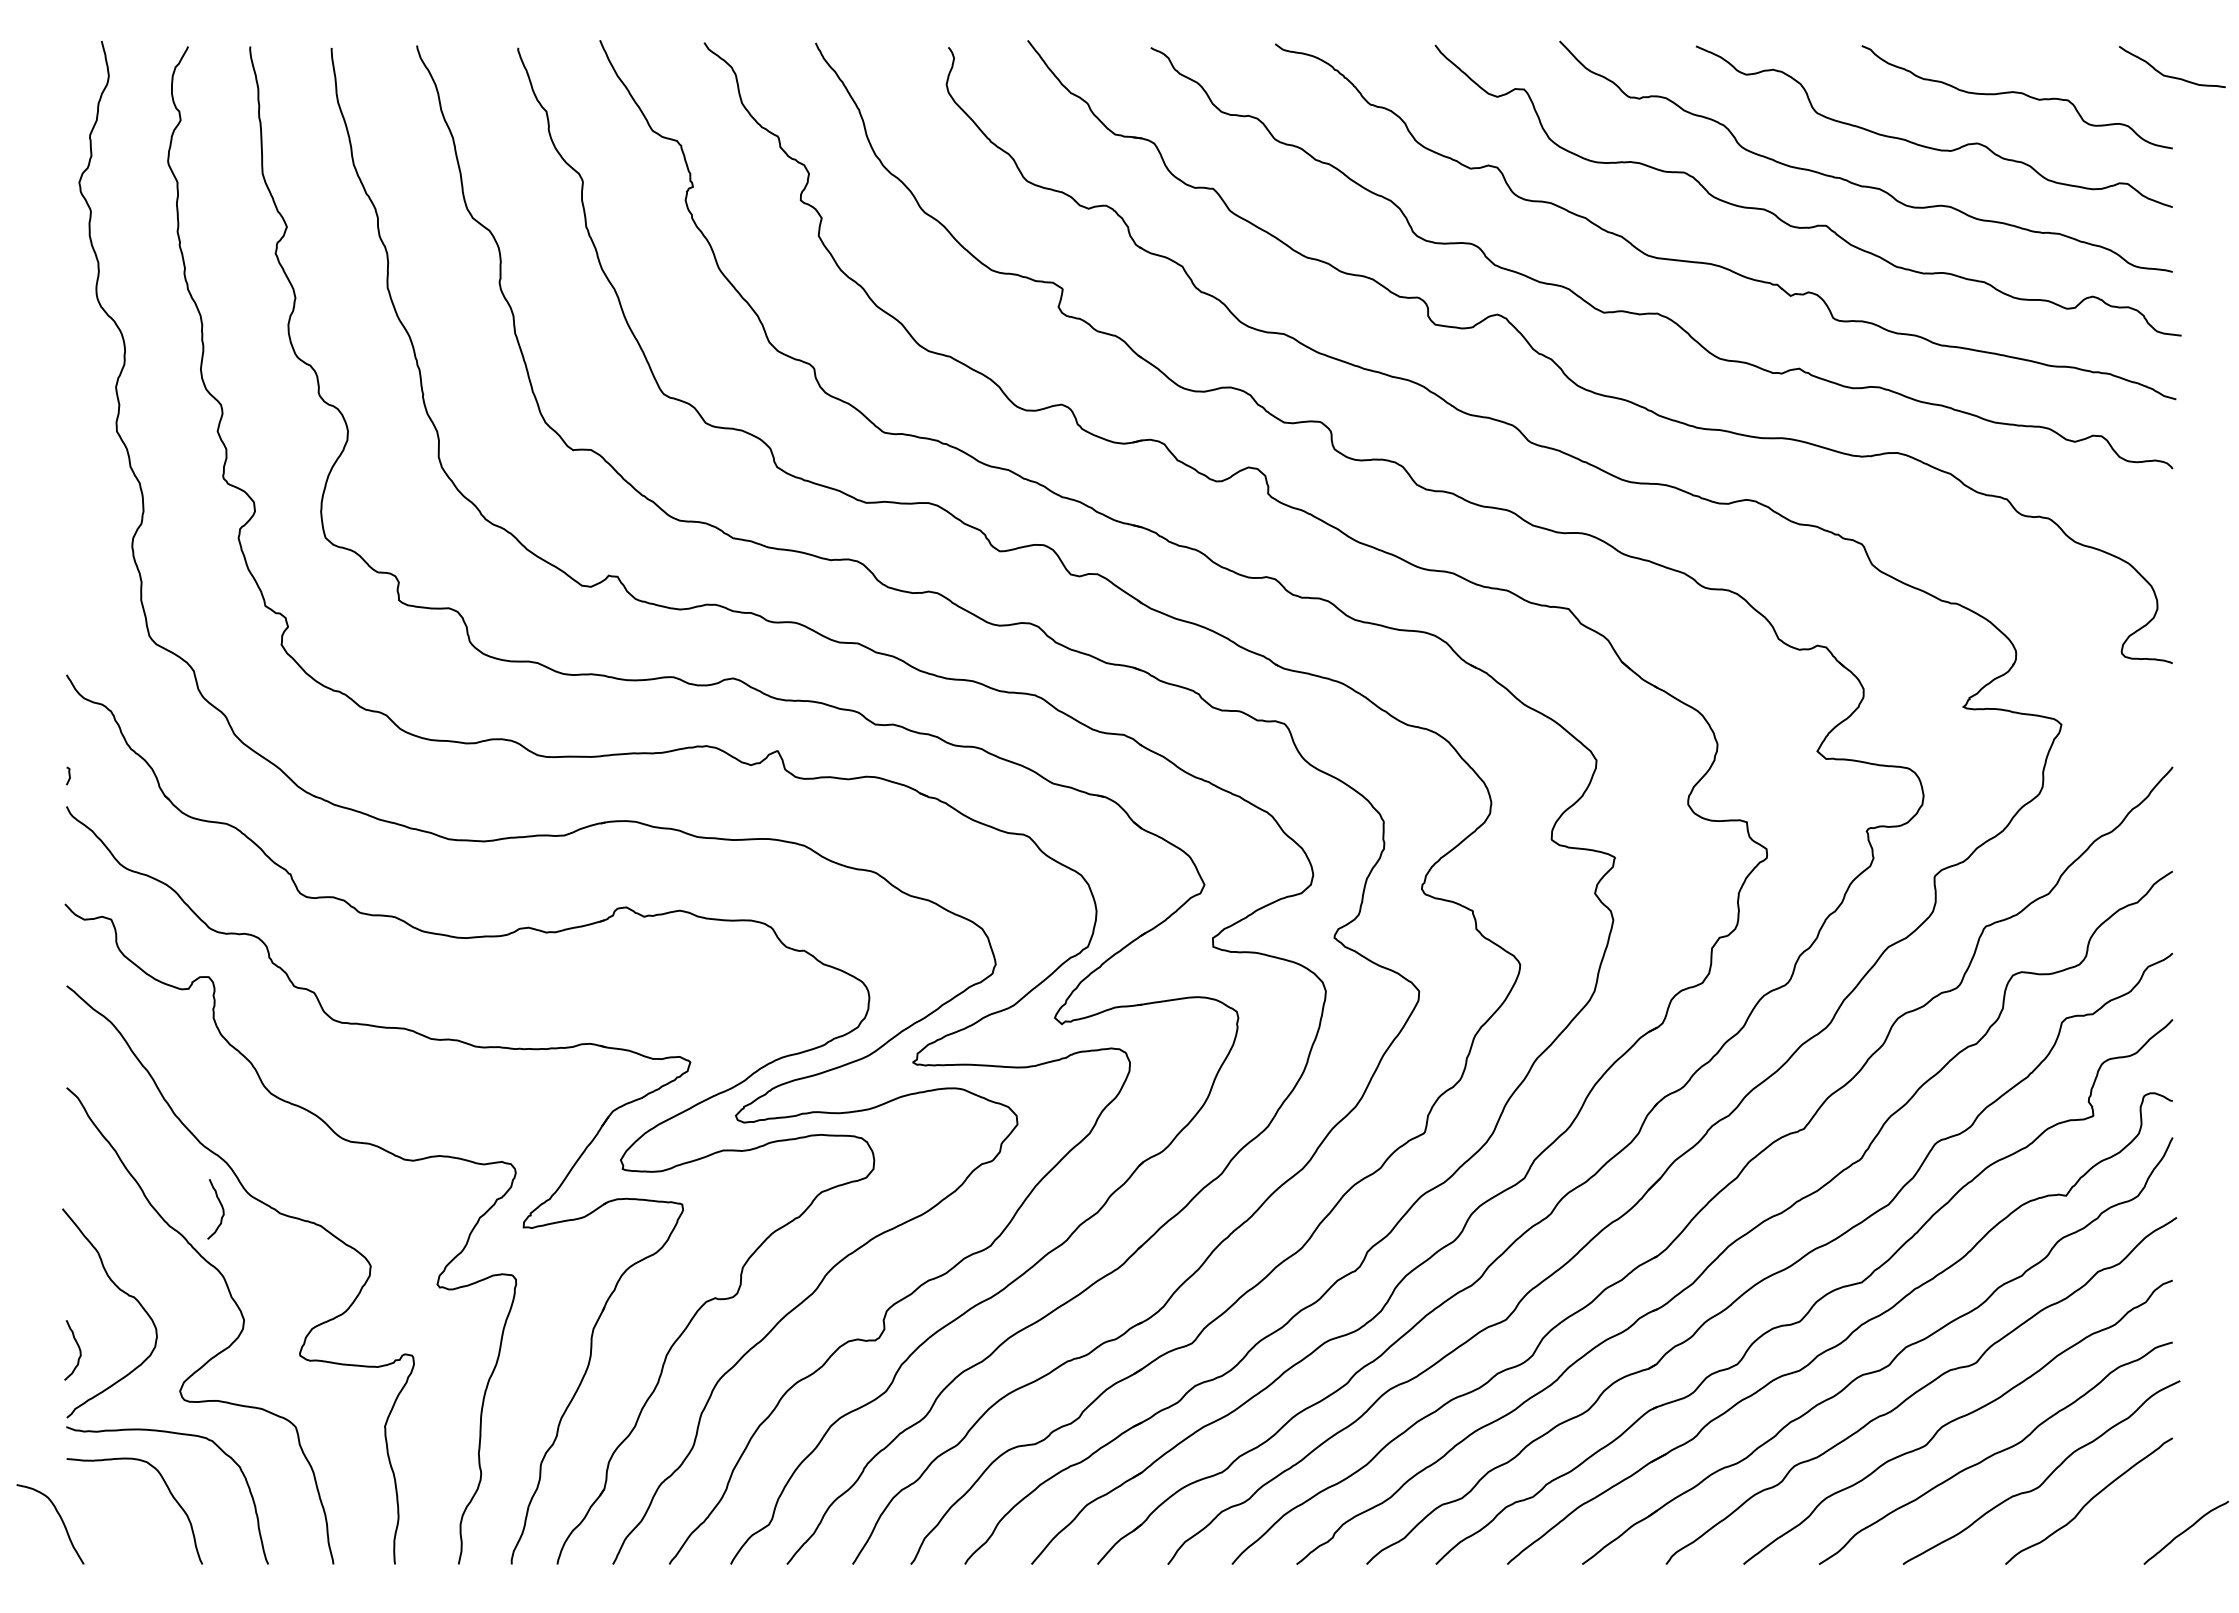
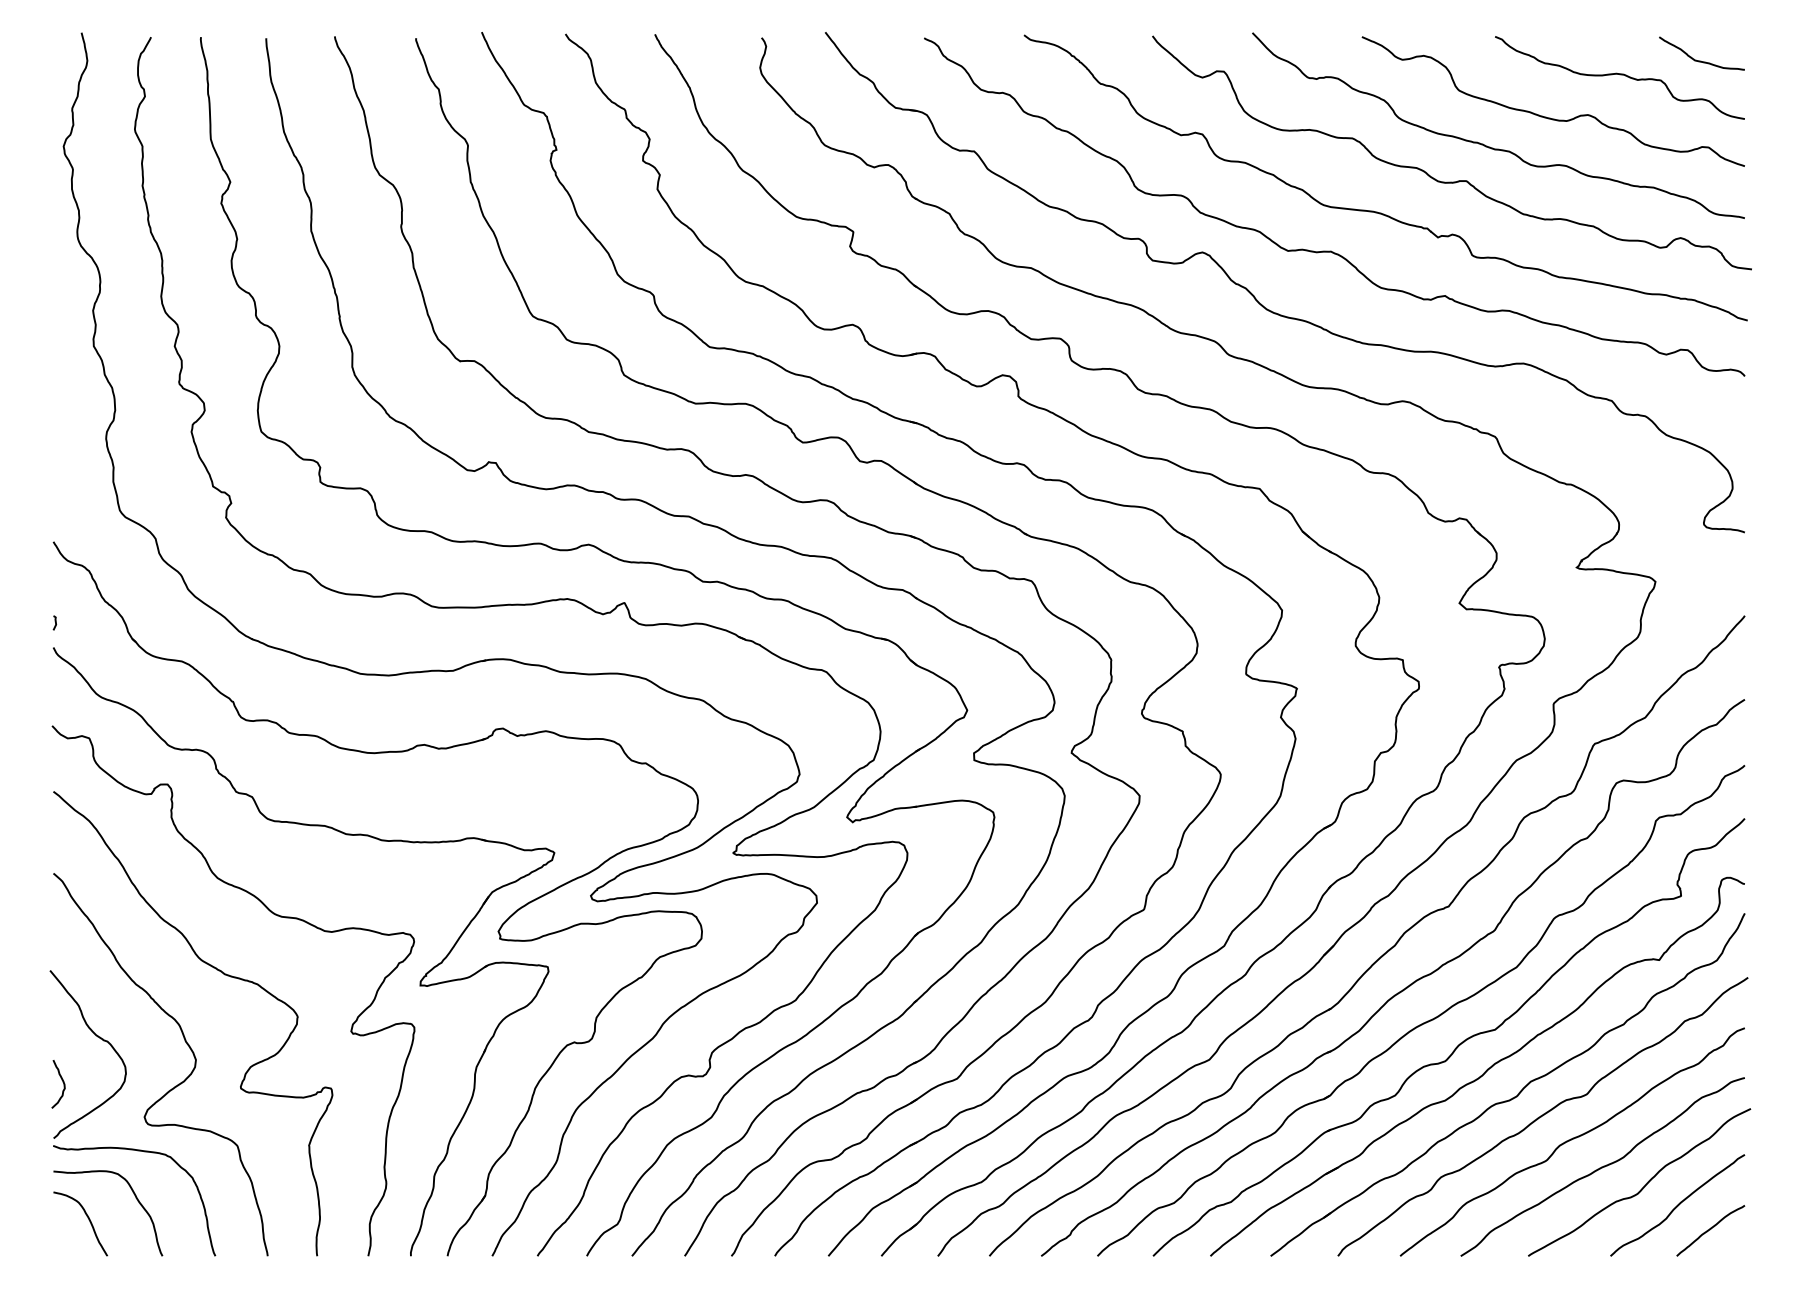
curve: (2169, 75) -> (1699, 60), moved
curve: (221, 1207) -> (177, 969), removed
curve: (60, 1519) -> (88, 1220), moved
curve: (2185, 1531) -> (1710, 1229), moved

